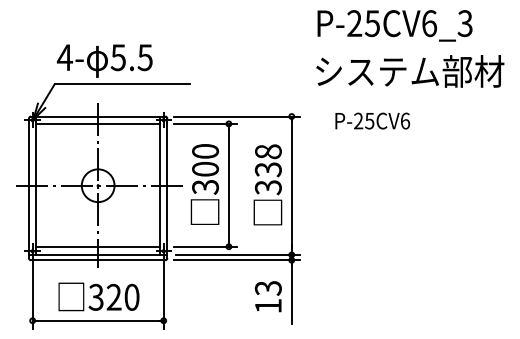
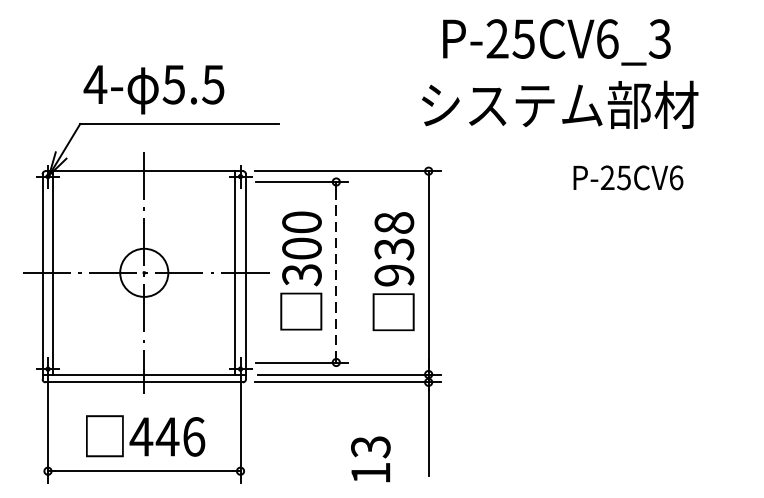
text: (394, 25) -> (556, 41), moved
text: (410, 71) -> (560, 105), moved
text: (372, 120) -> (628, 177), moved
line: (98, 123) -> (144, 181), removed
line: (228, 185) -> (335, 272), solid -> dashed
text: (268, 187) -> (394, 275), 338 -> 938
line: (98, 246) -> (144, 362), removed
text: (113, 296) -> (166, 435), 320 -> 446
text: (267, 296) -> (369, 459), moved

